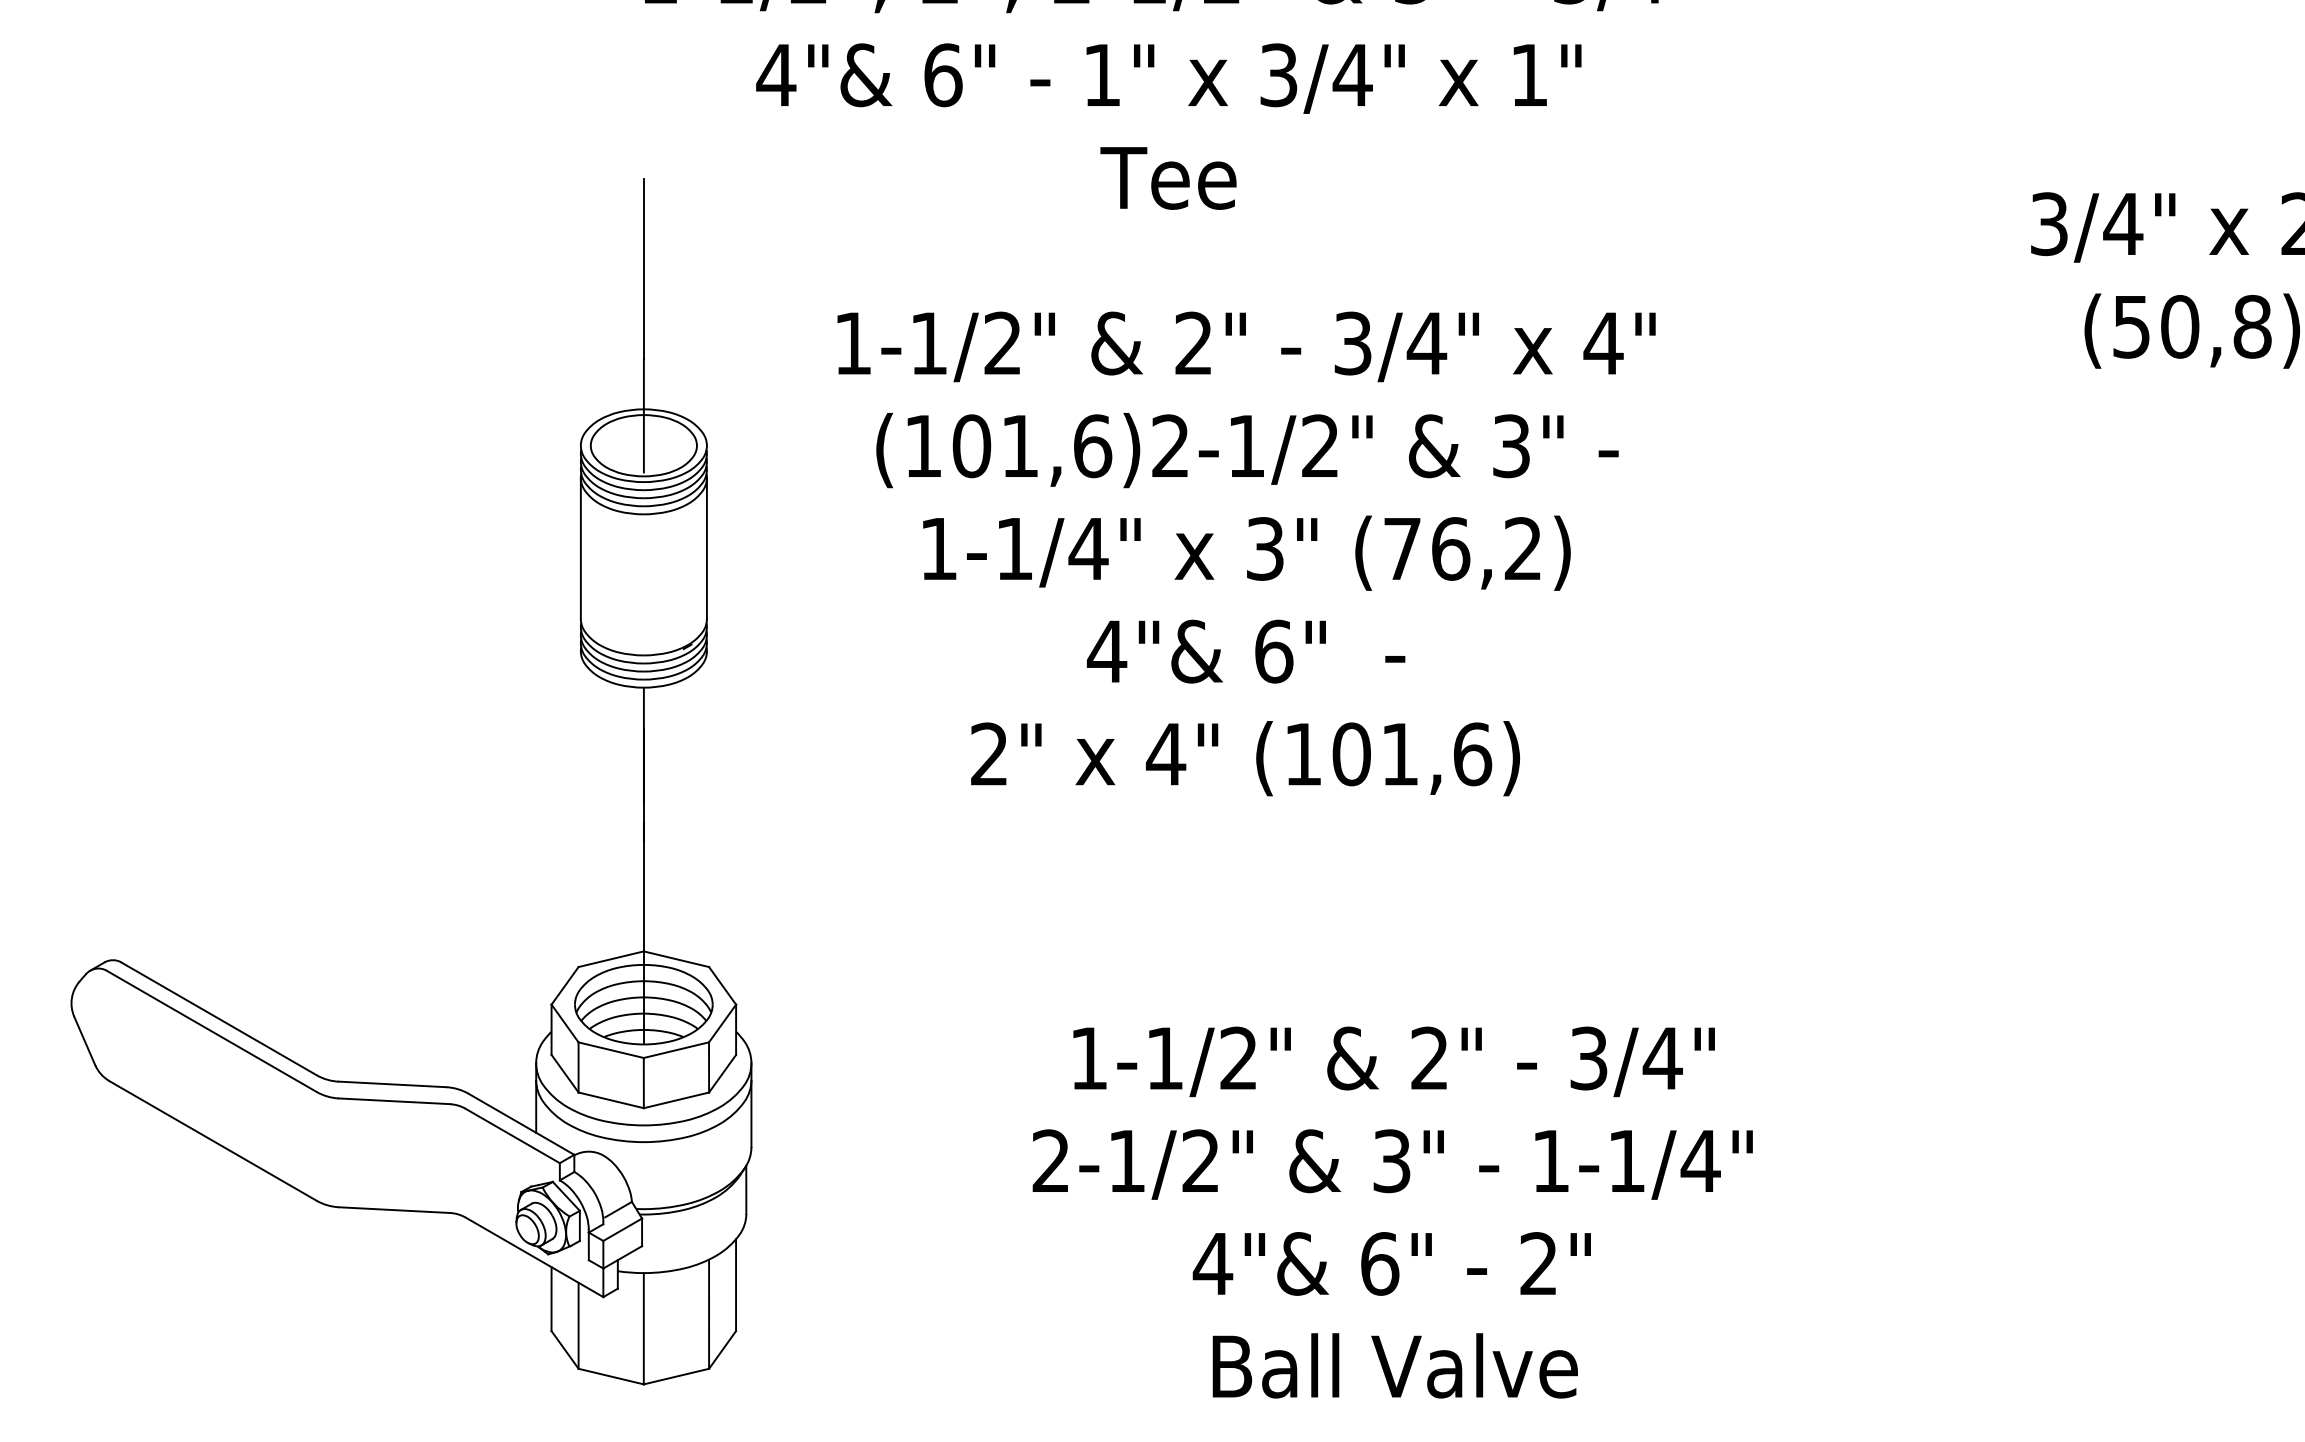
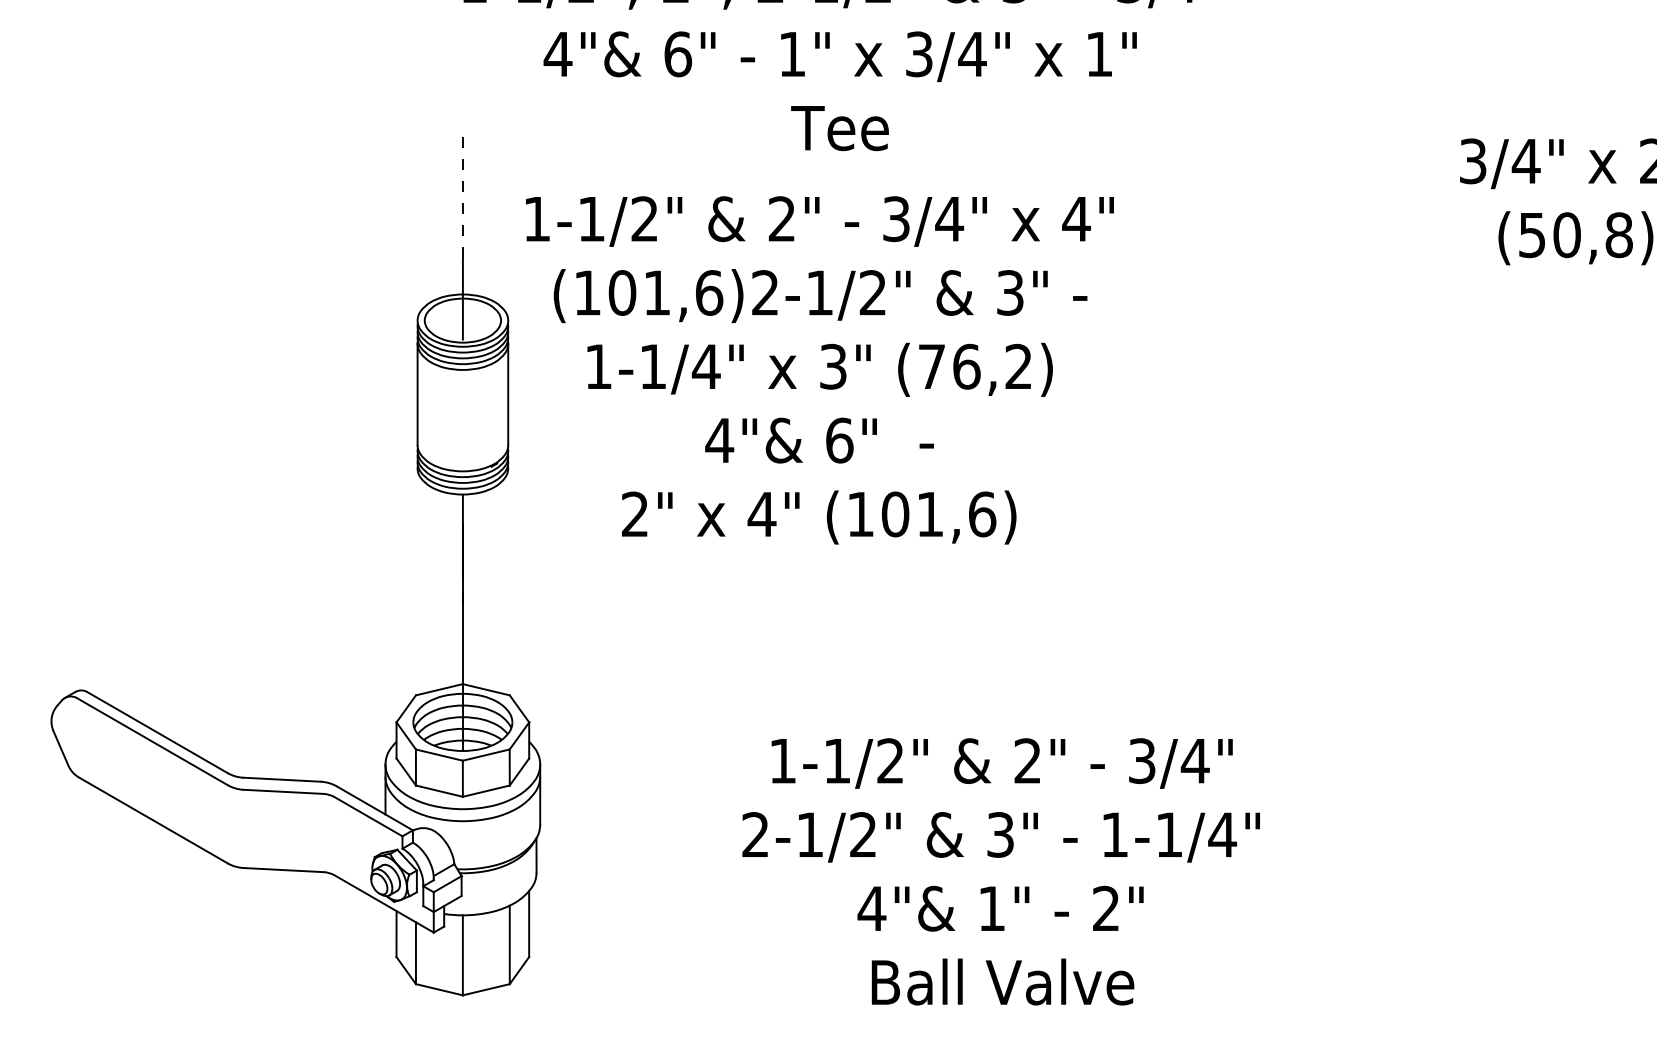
line: (643, 268) -> (462, 193), solid -> dashed
text: (1246, 553) -> (819, 370), moved
text: (1380, 1263) -> (992, 908), 6" -> 1"

